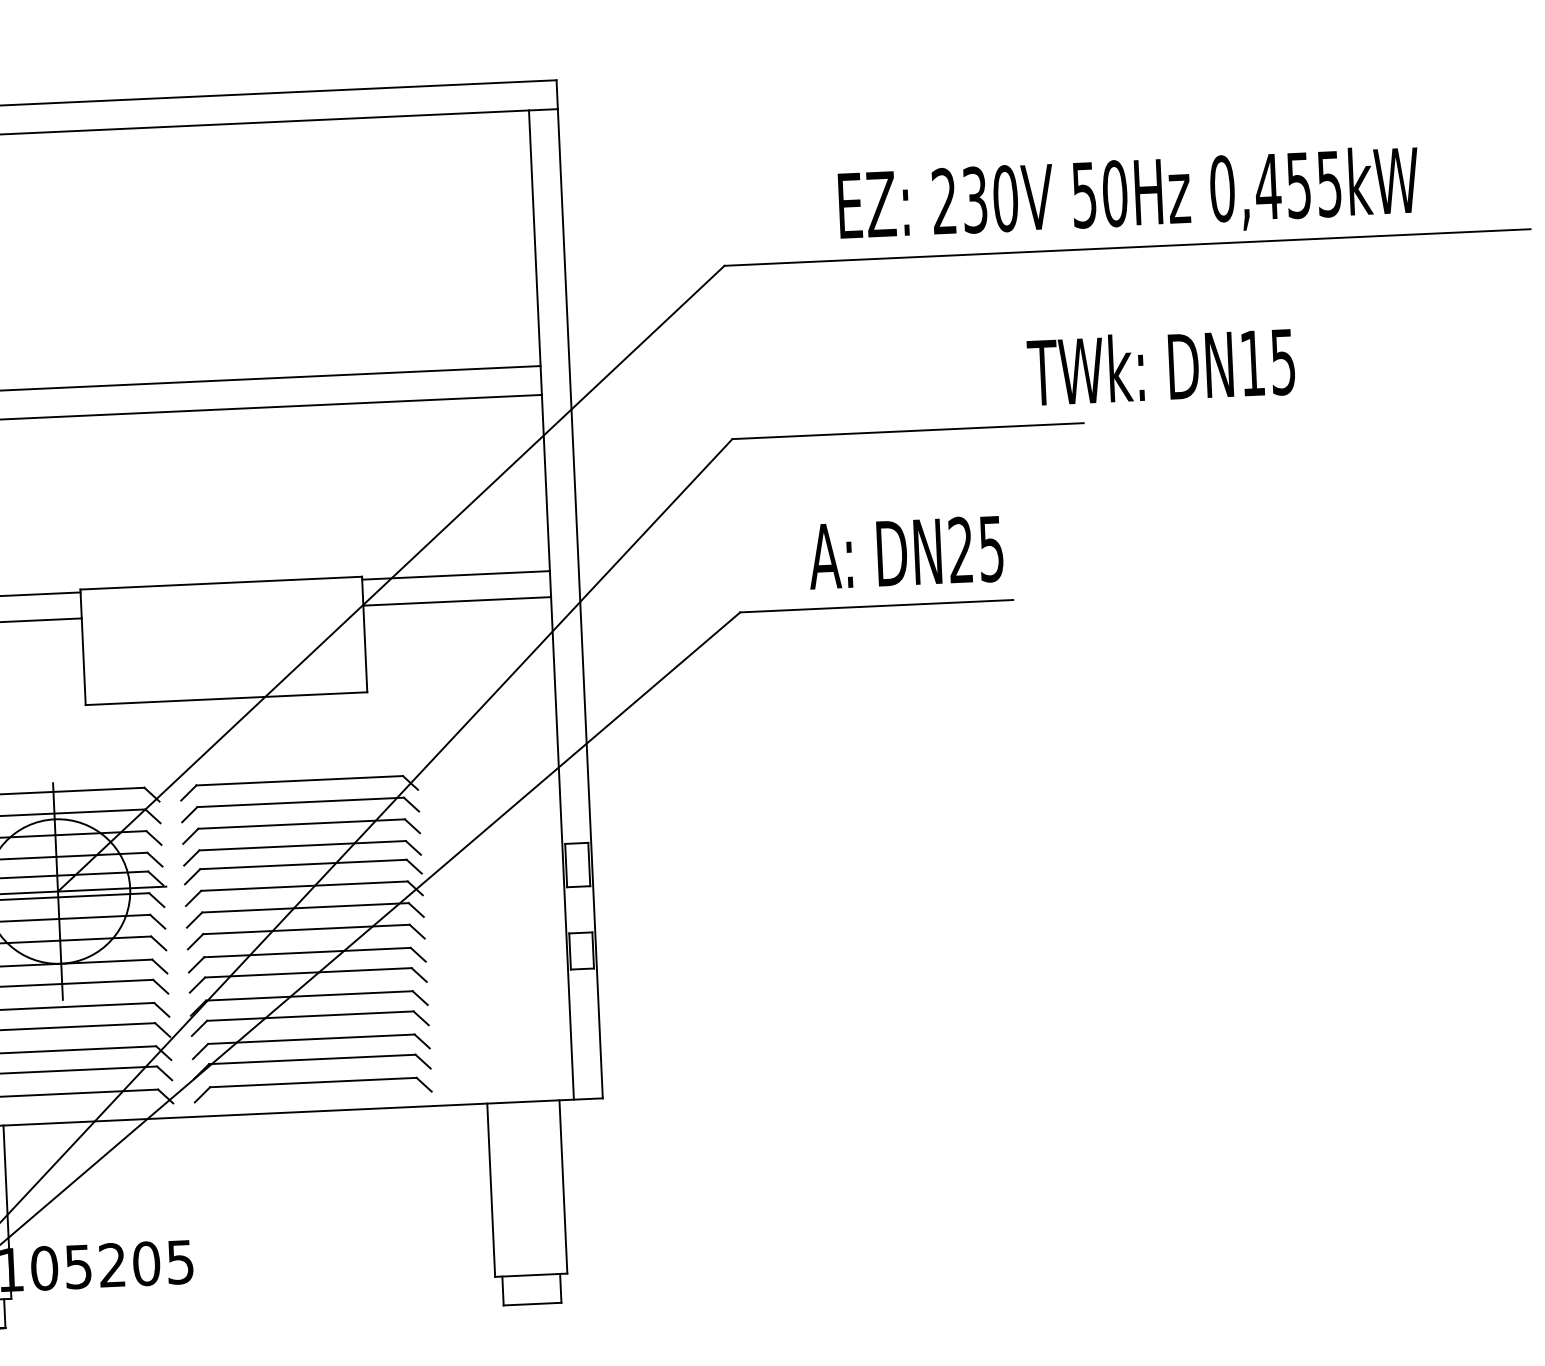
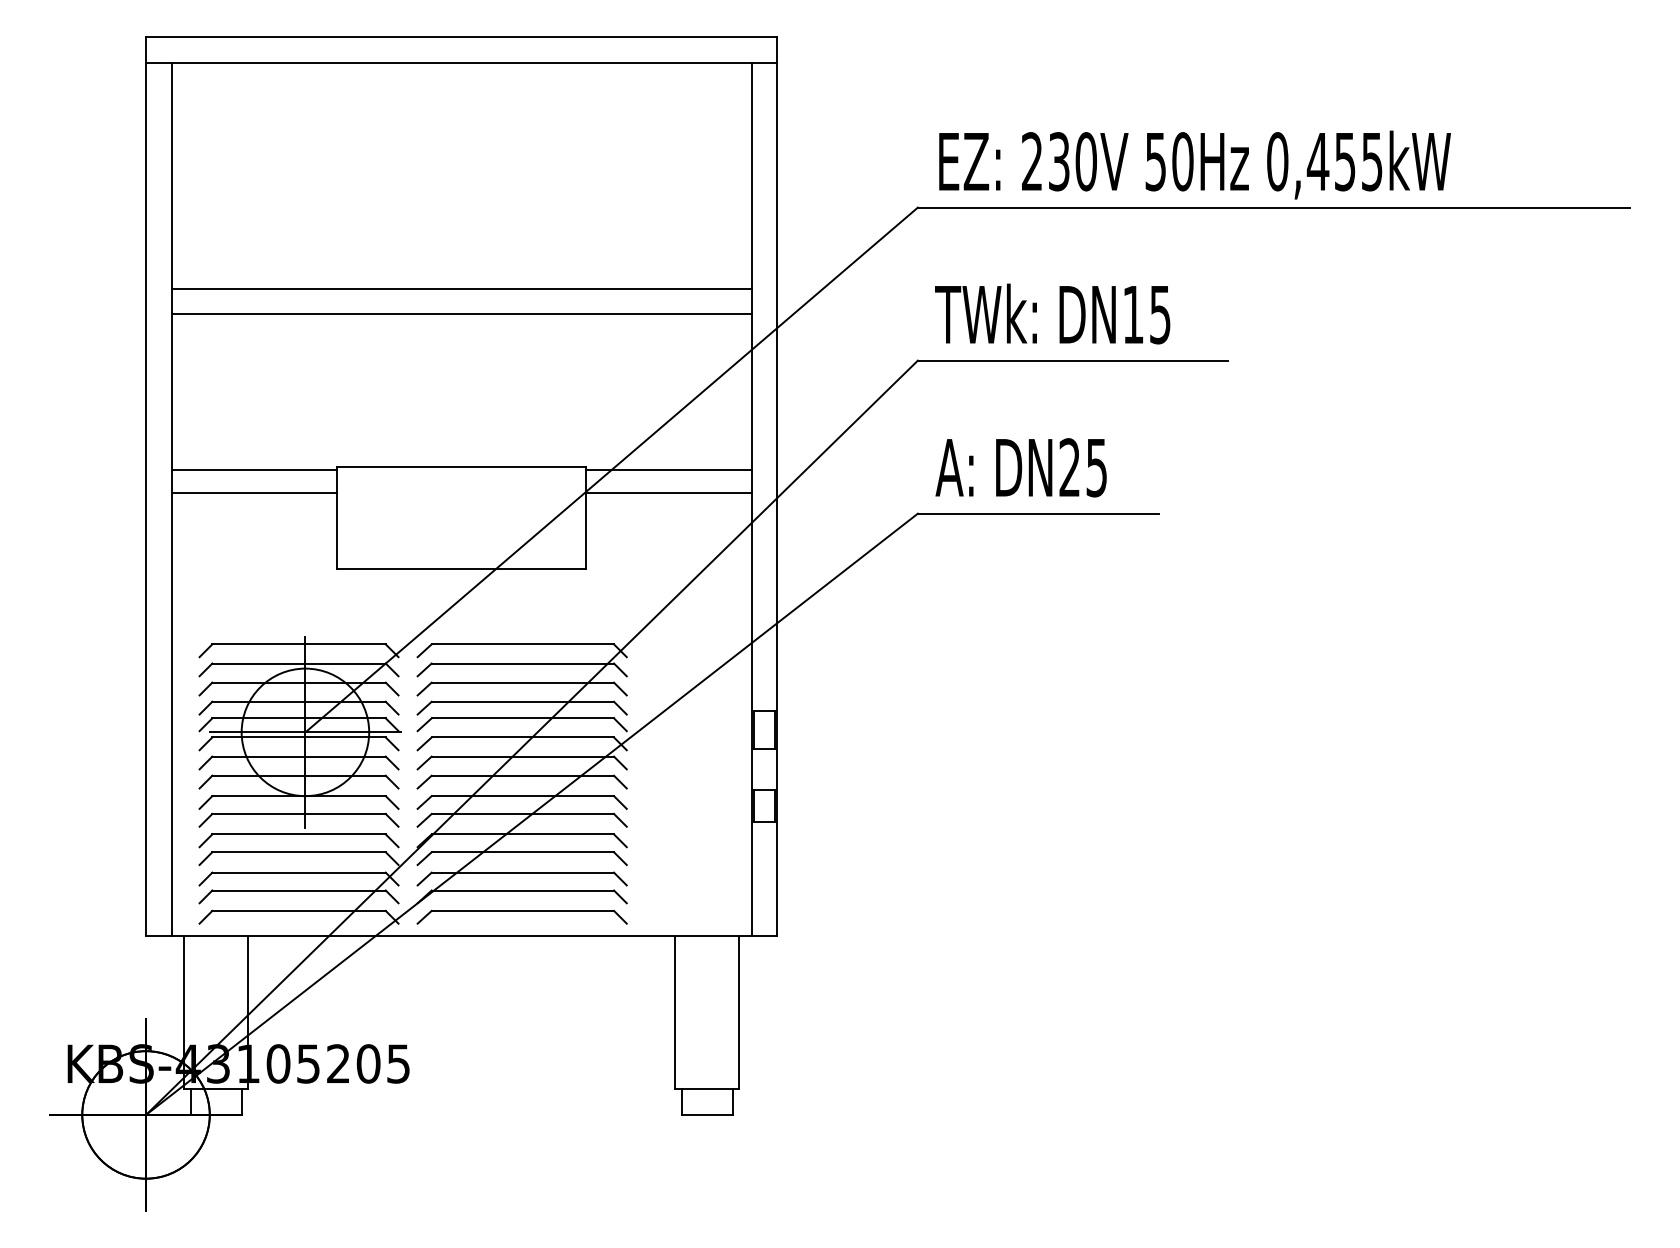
text: (1128, 196) -> (1194, 164), moved
text: (1161, 366) -> (1052, 313), moved
text: (905, 552) -> (1020, 467), moved

